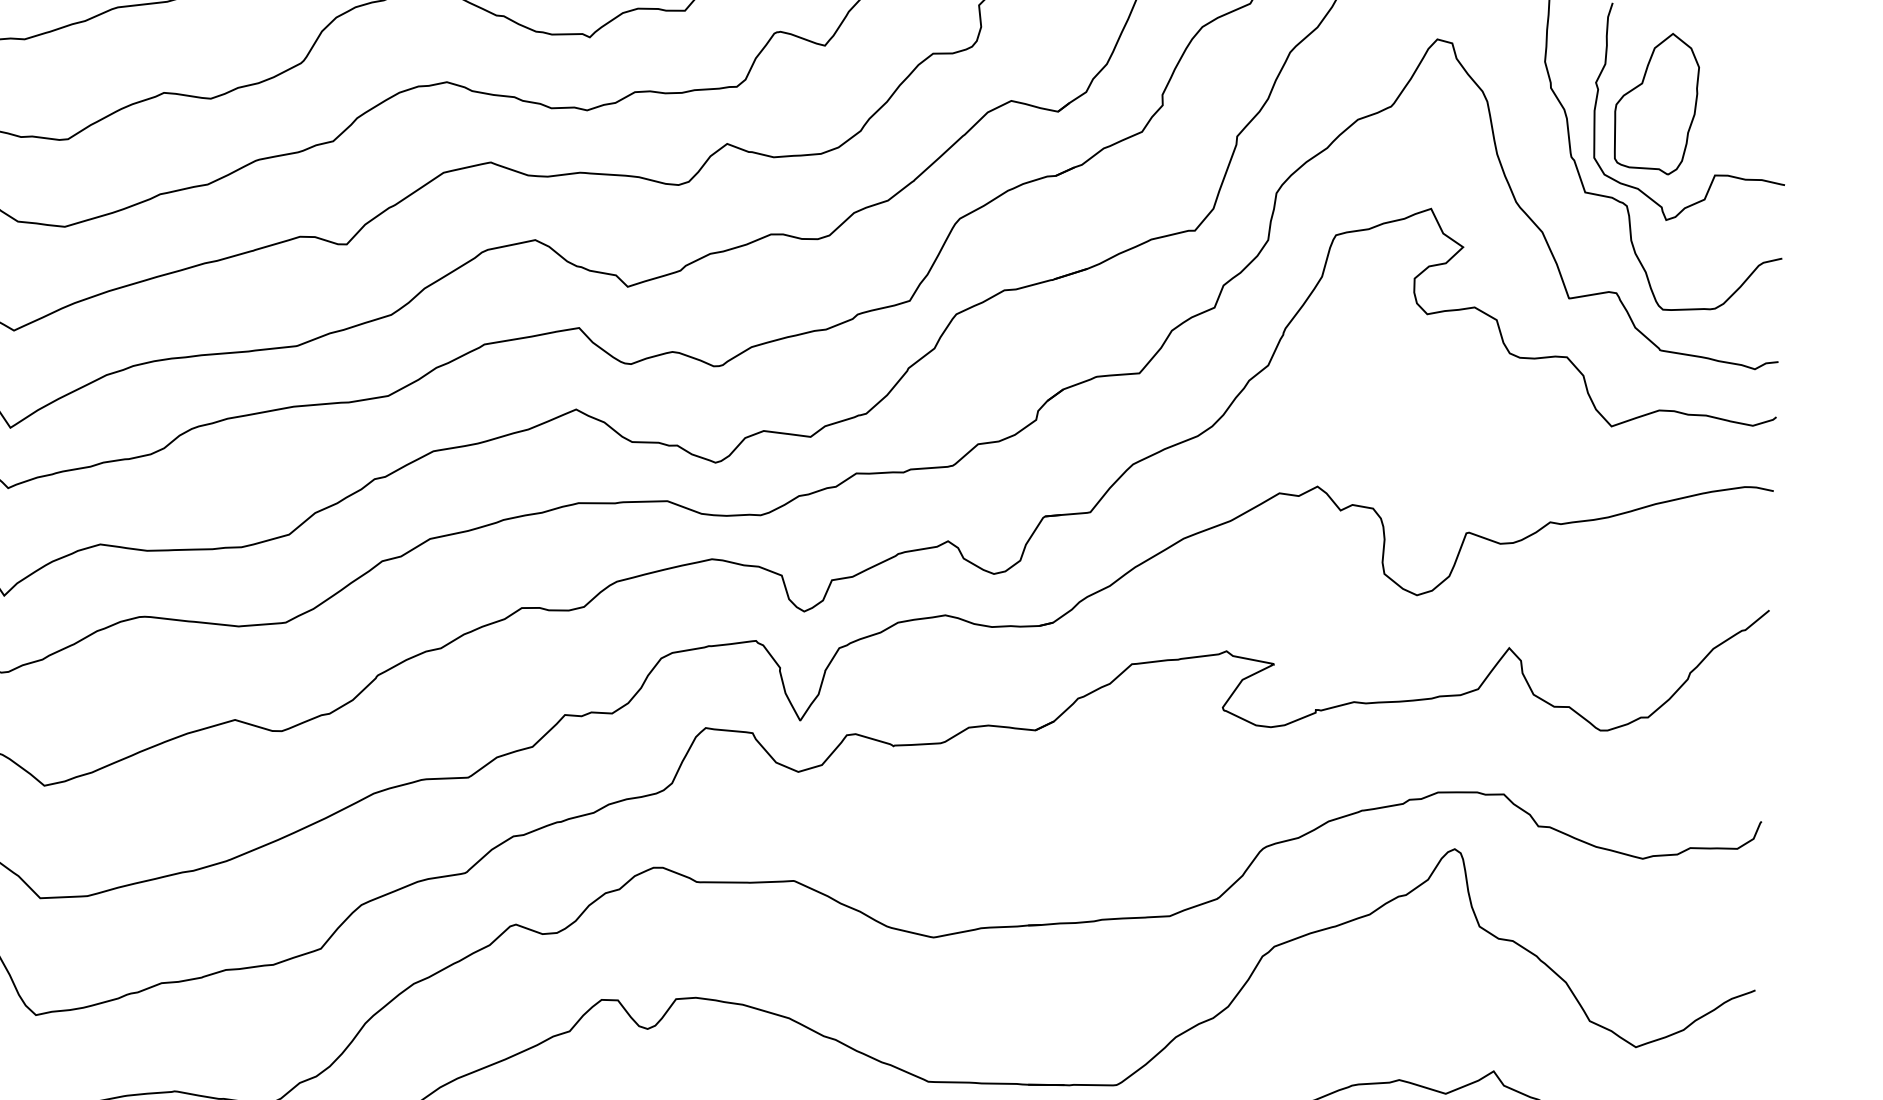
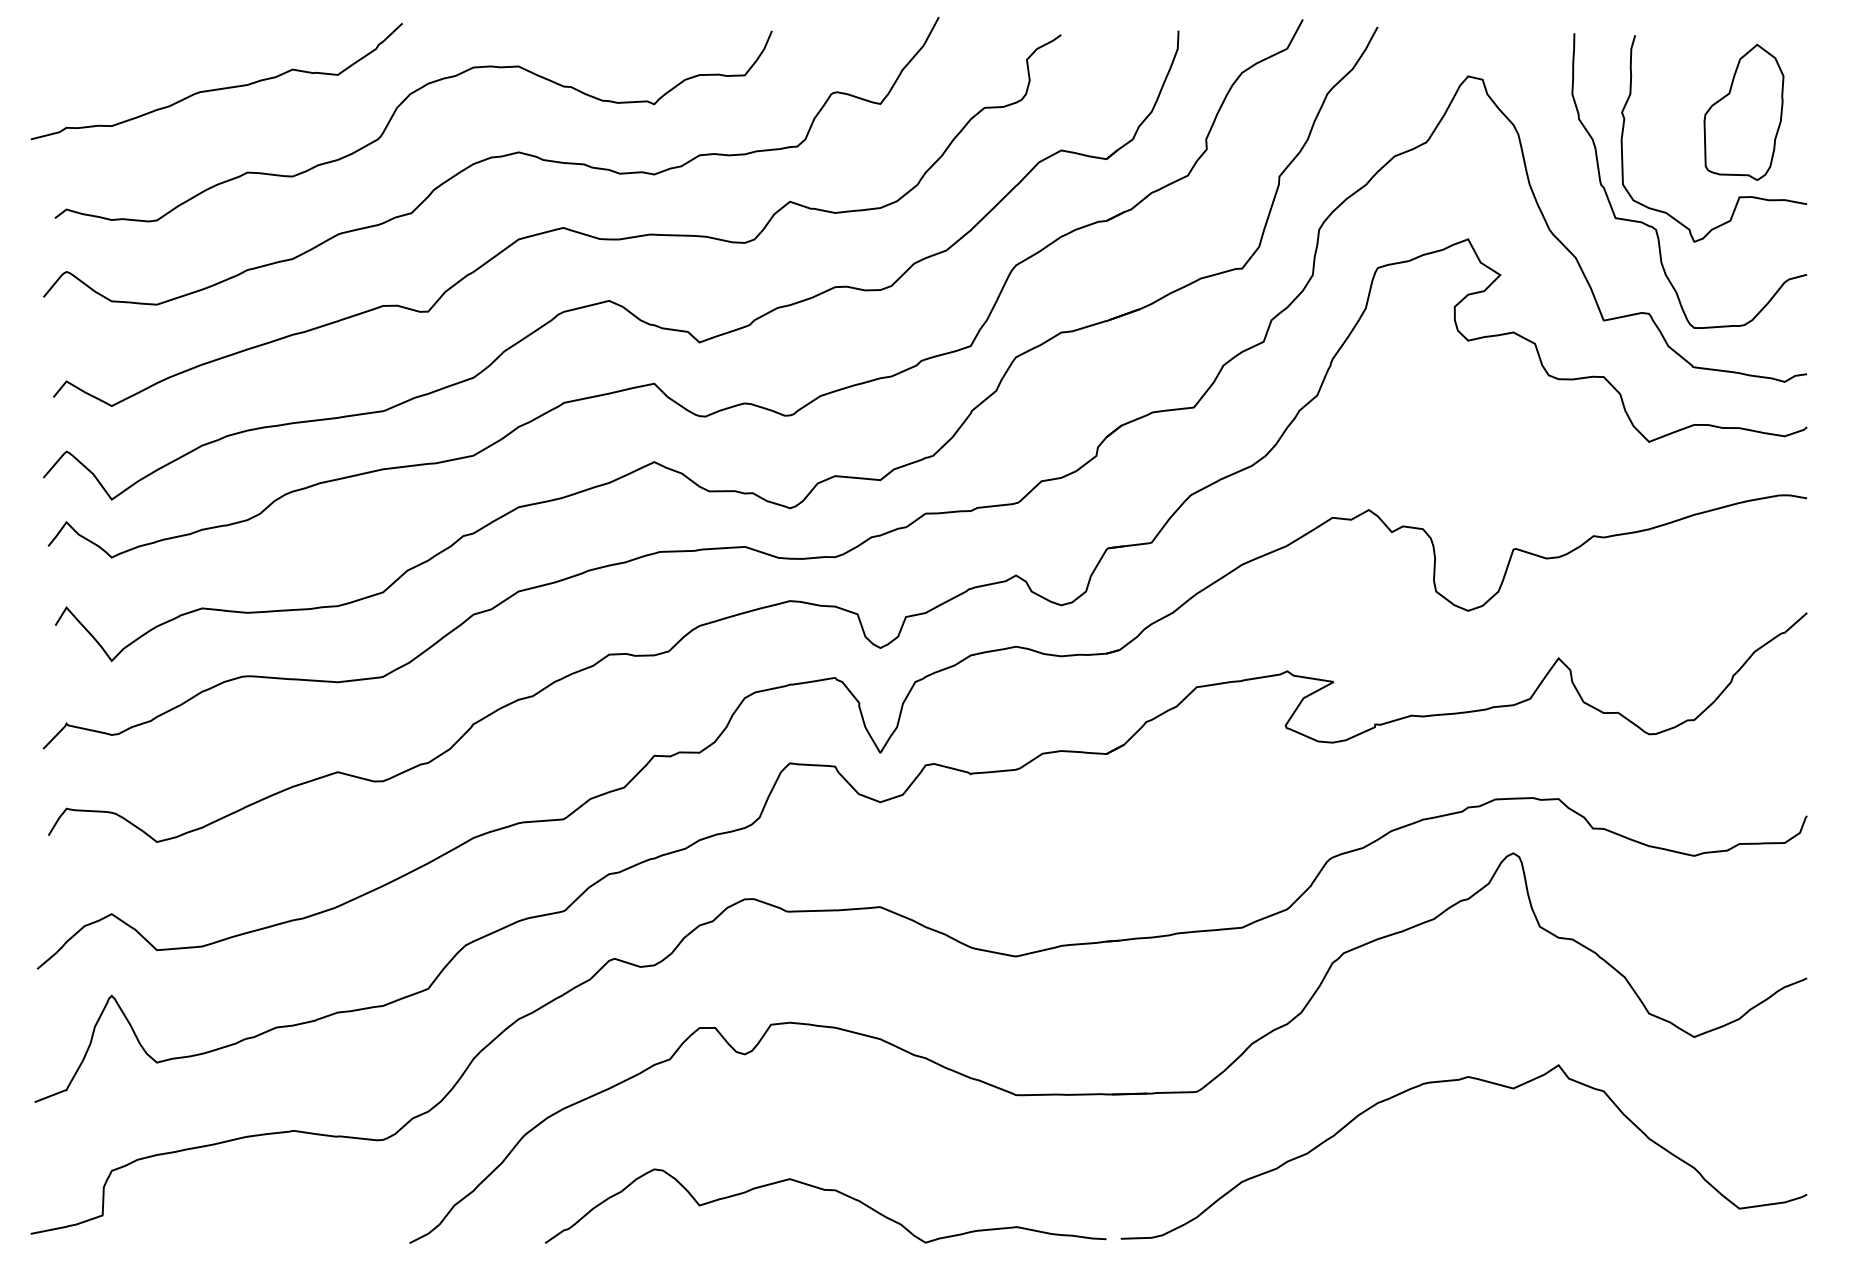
part: (1656, 102) -> (1743, 111), moved

